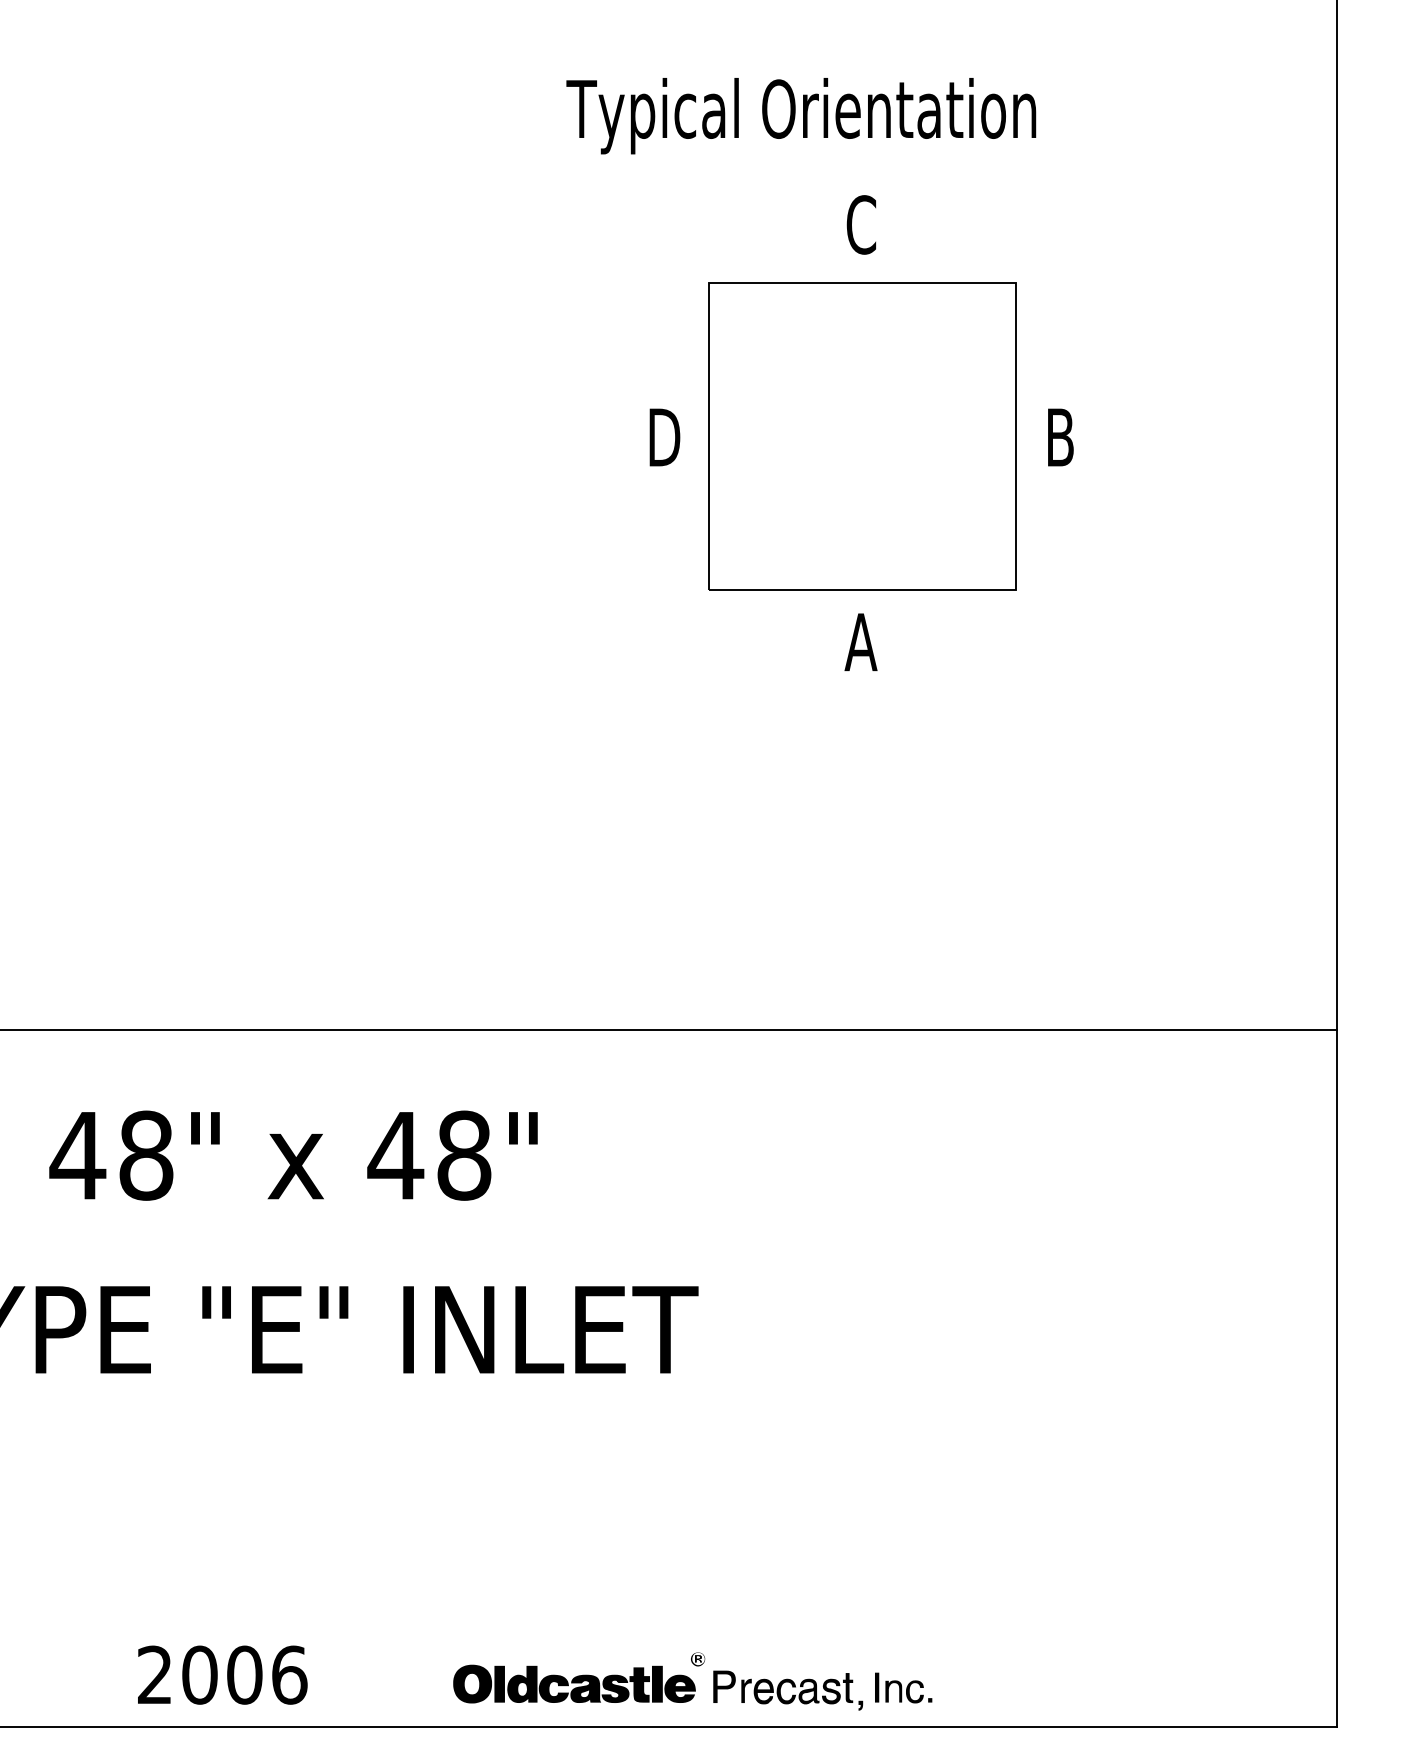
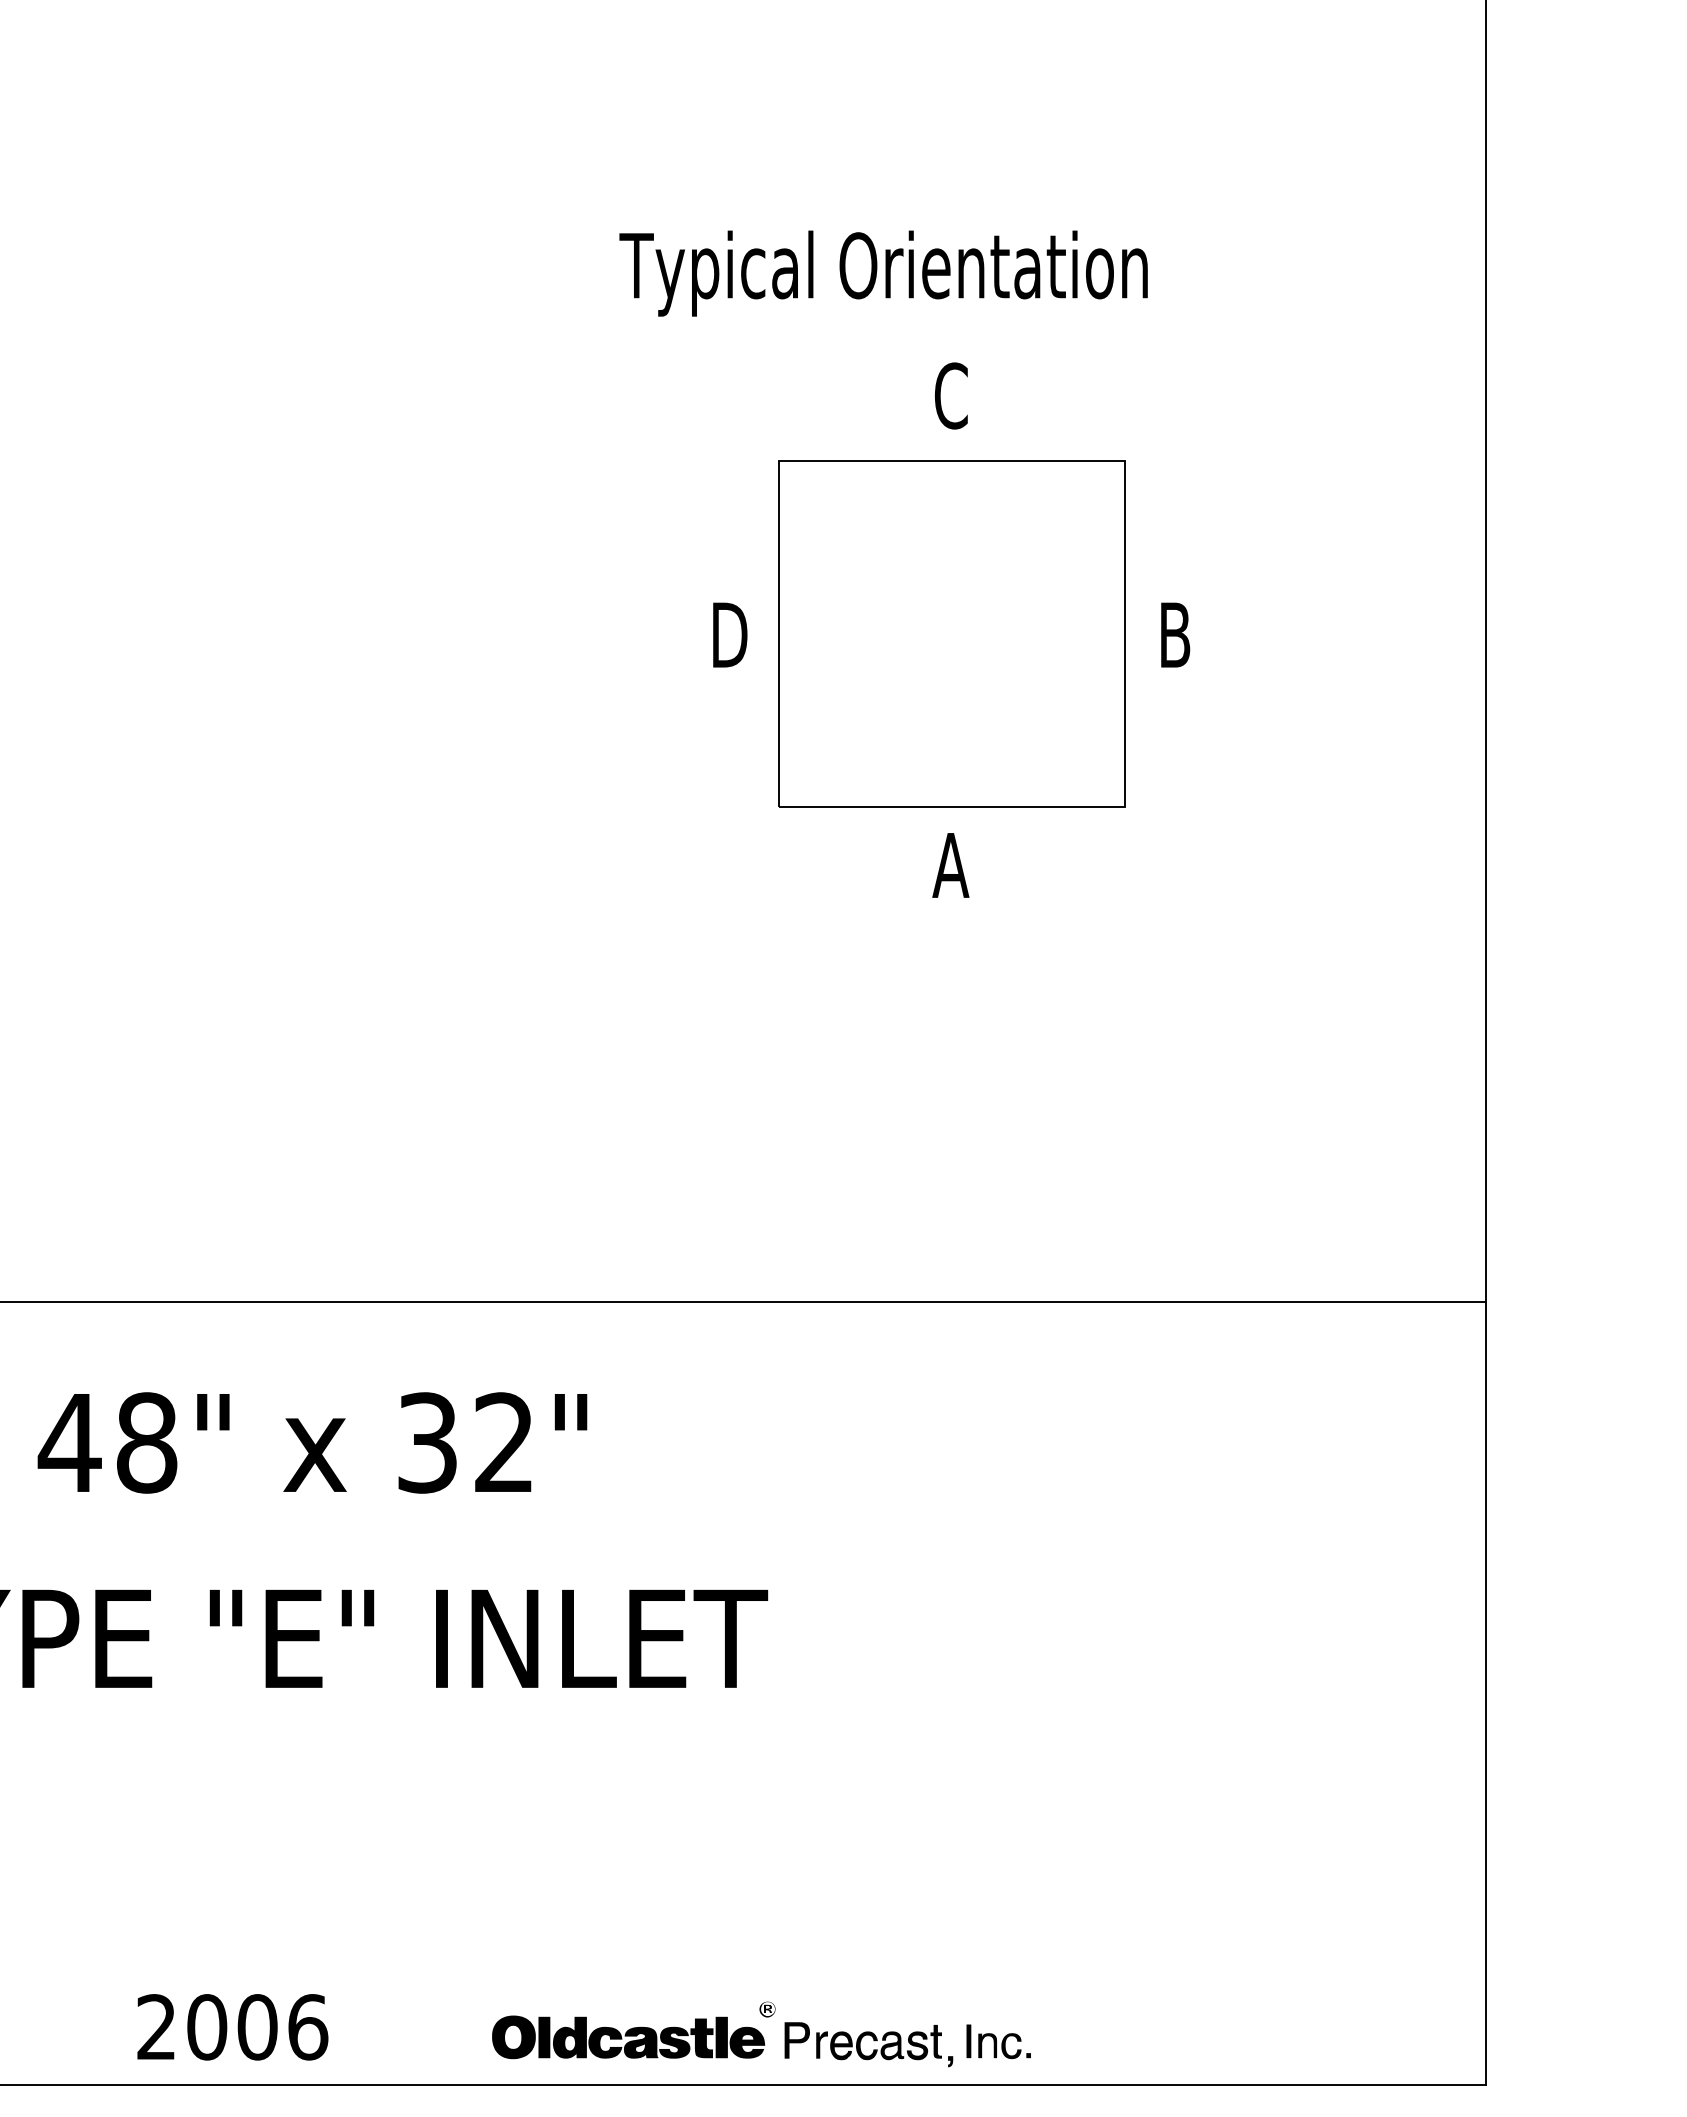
text: (428, 1155) -> (464, 1442), 48" -> 32"

